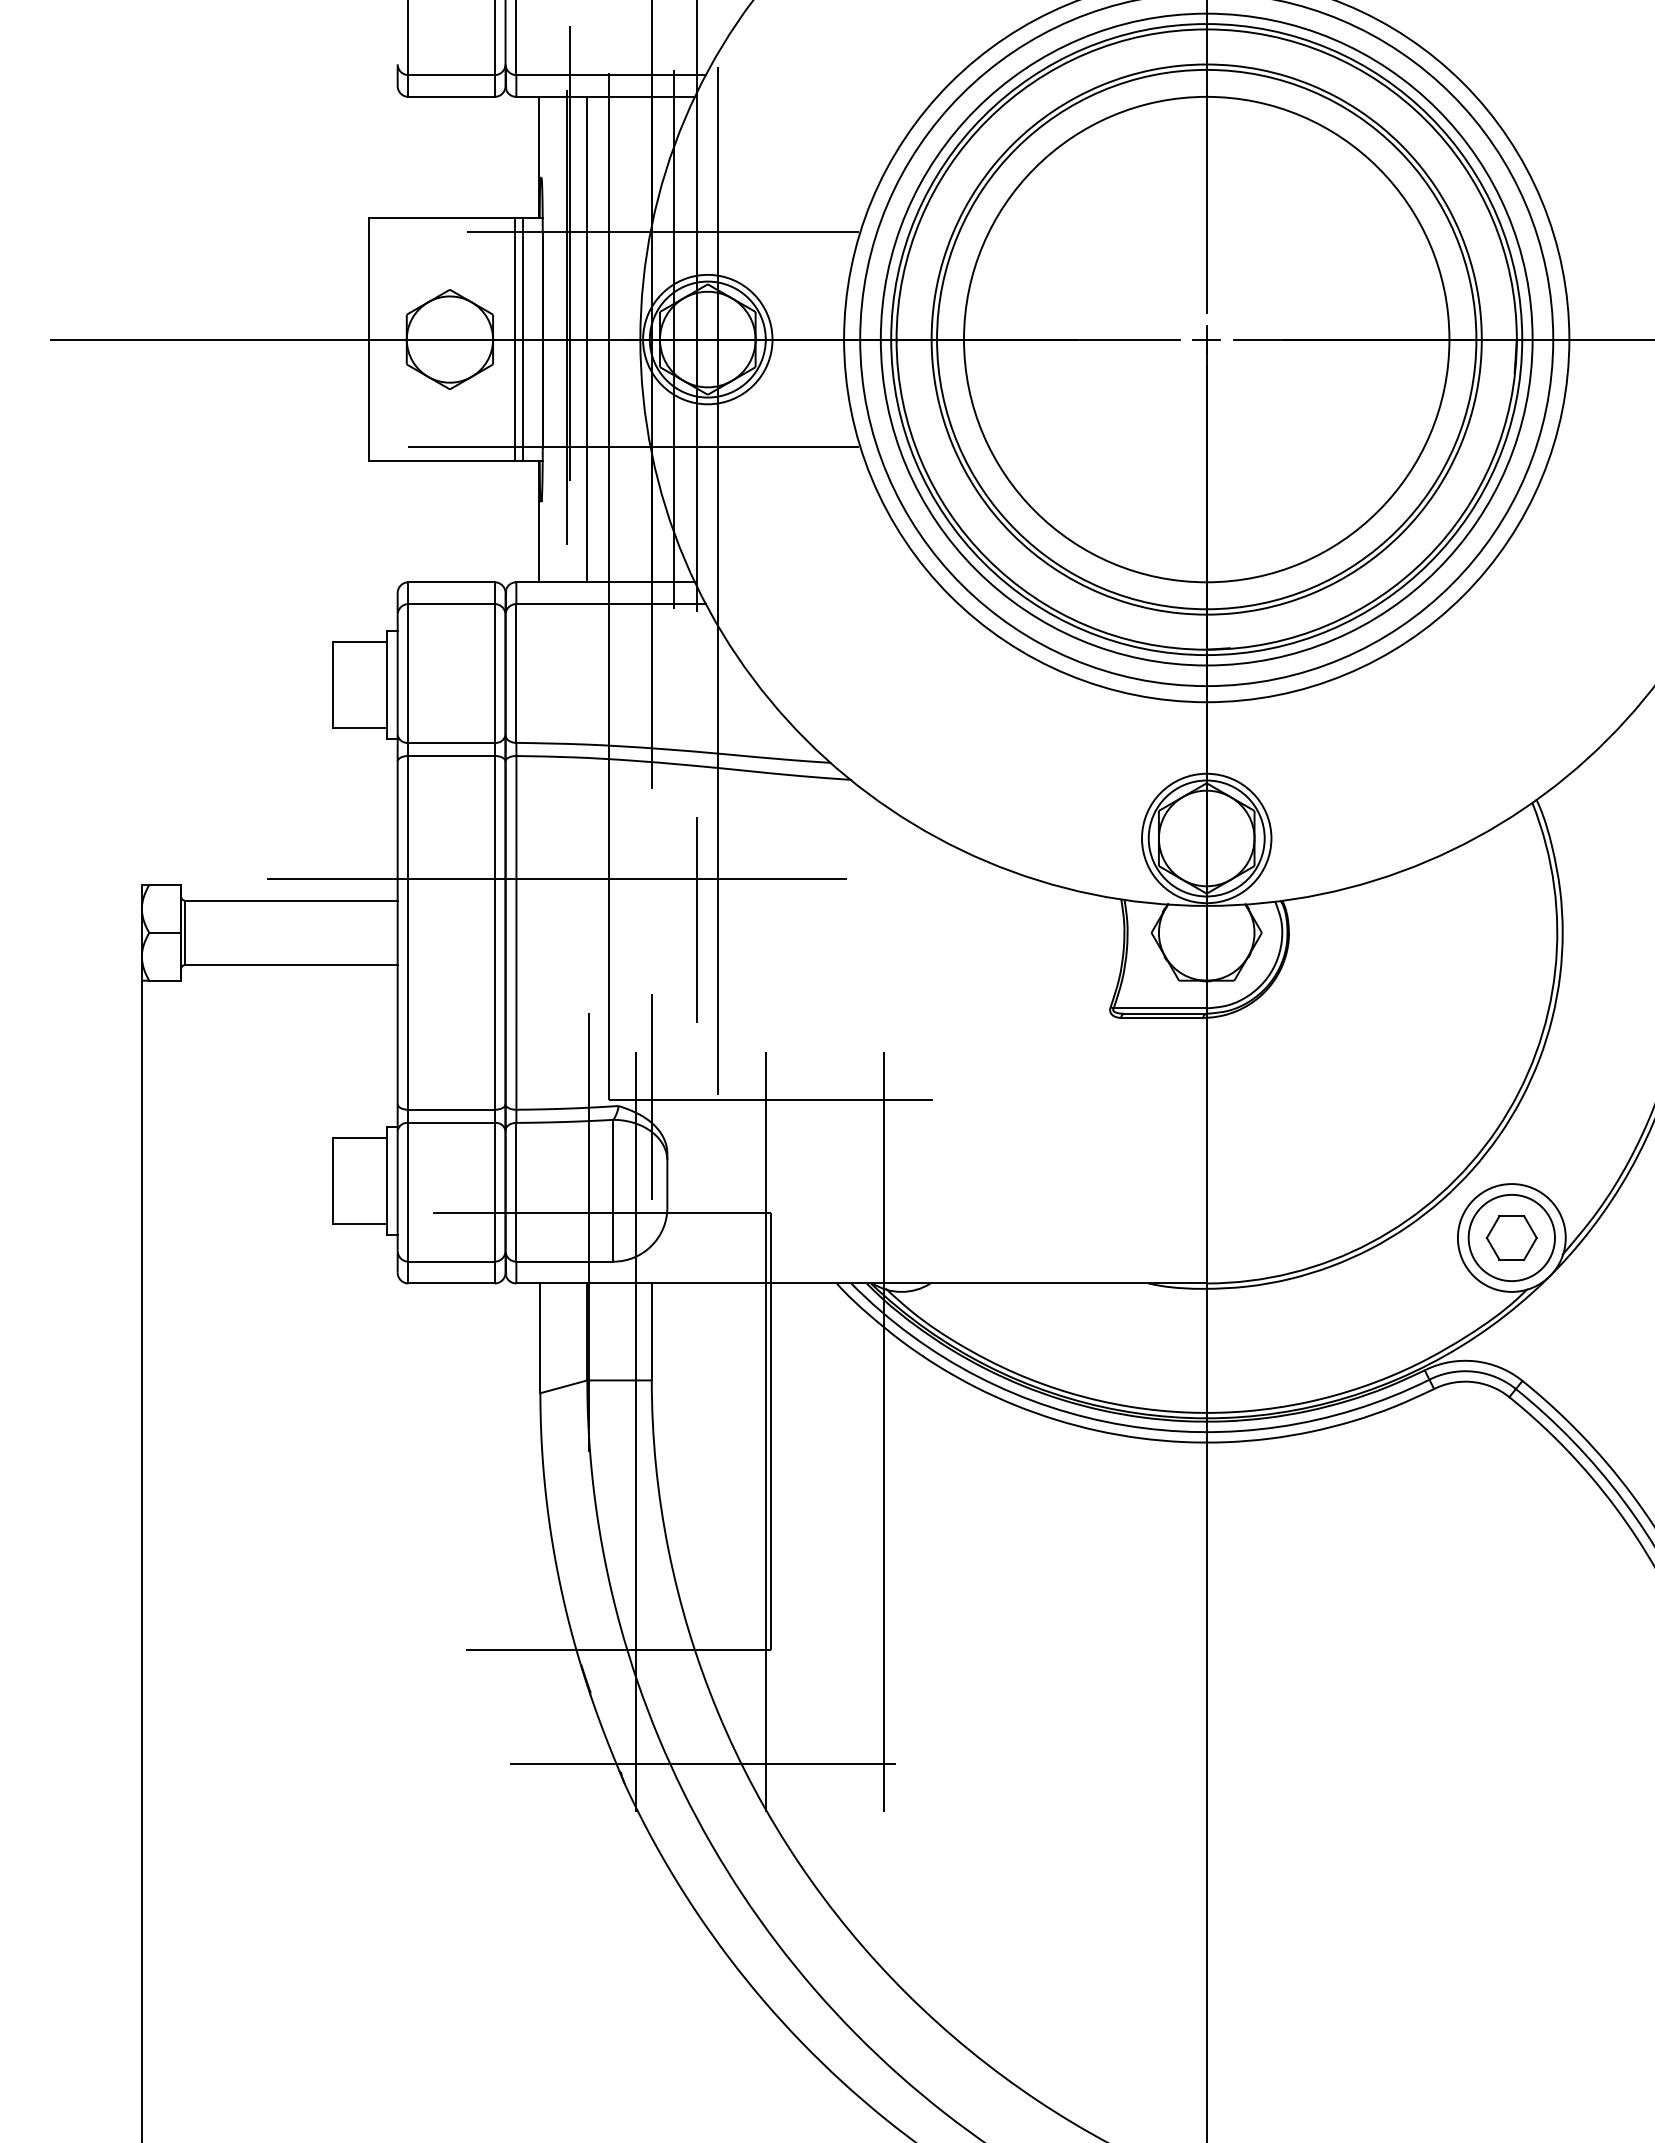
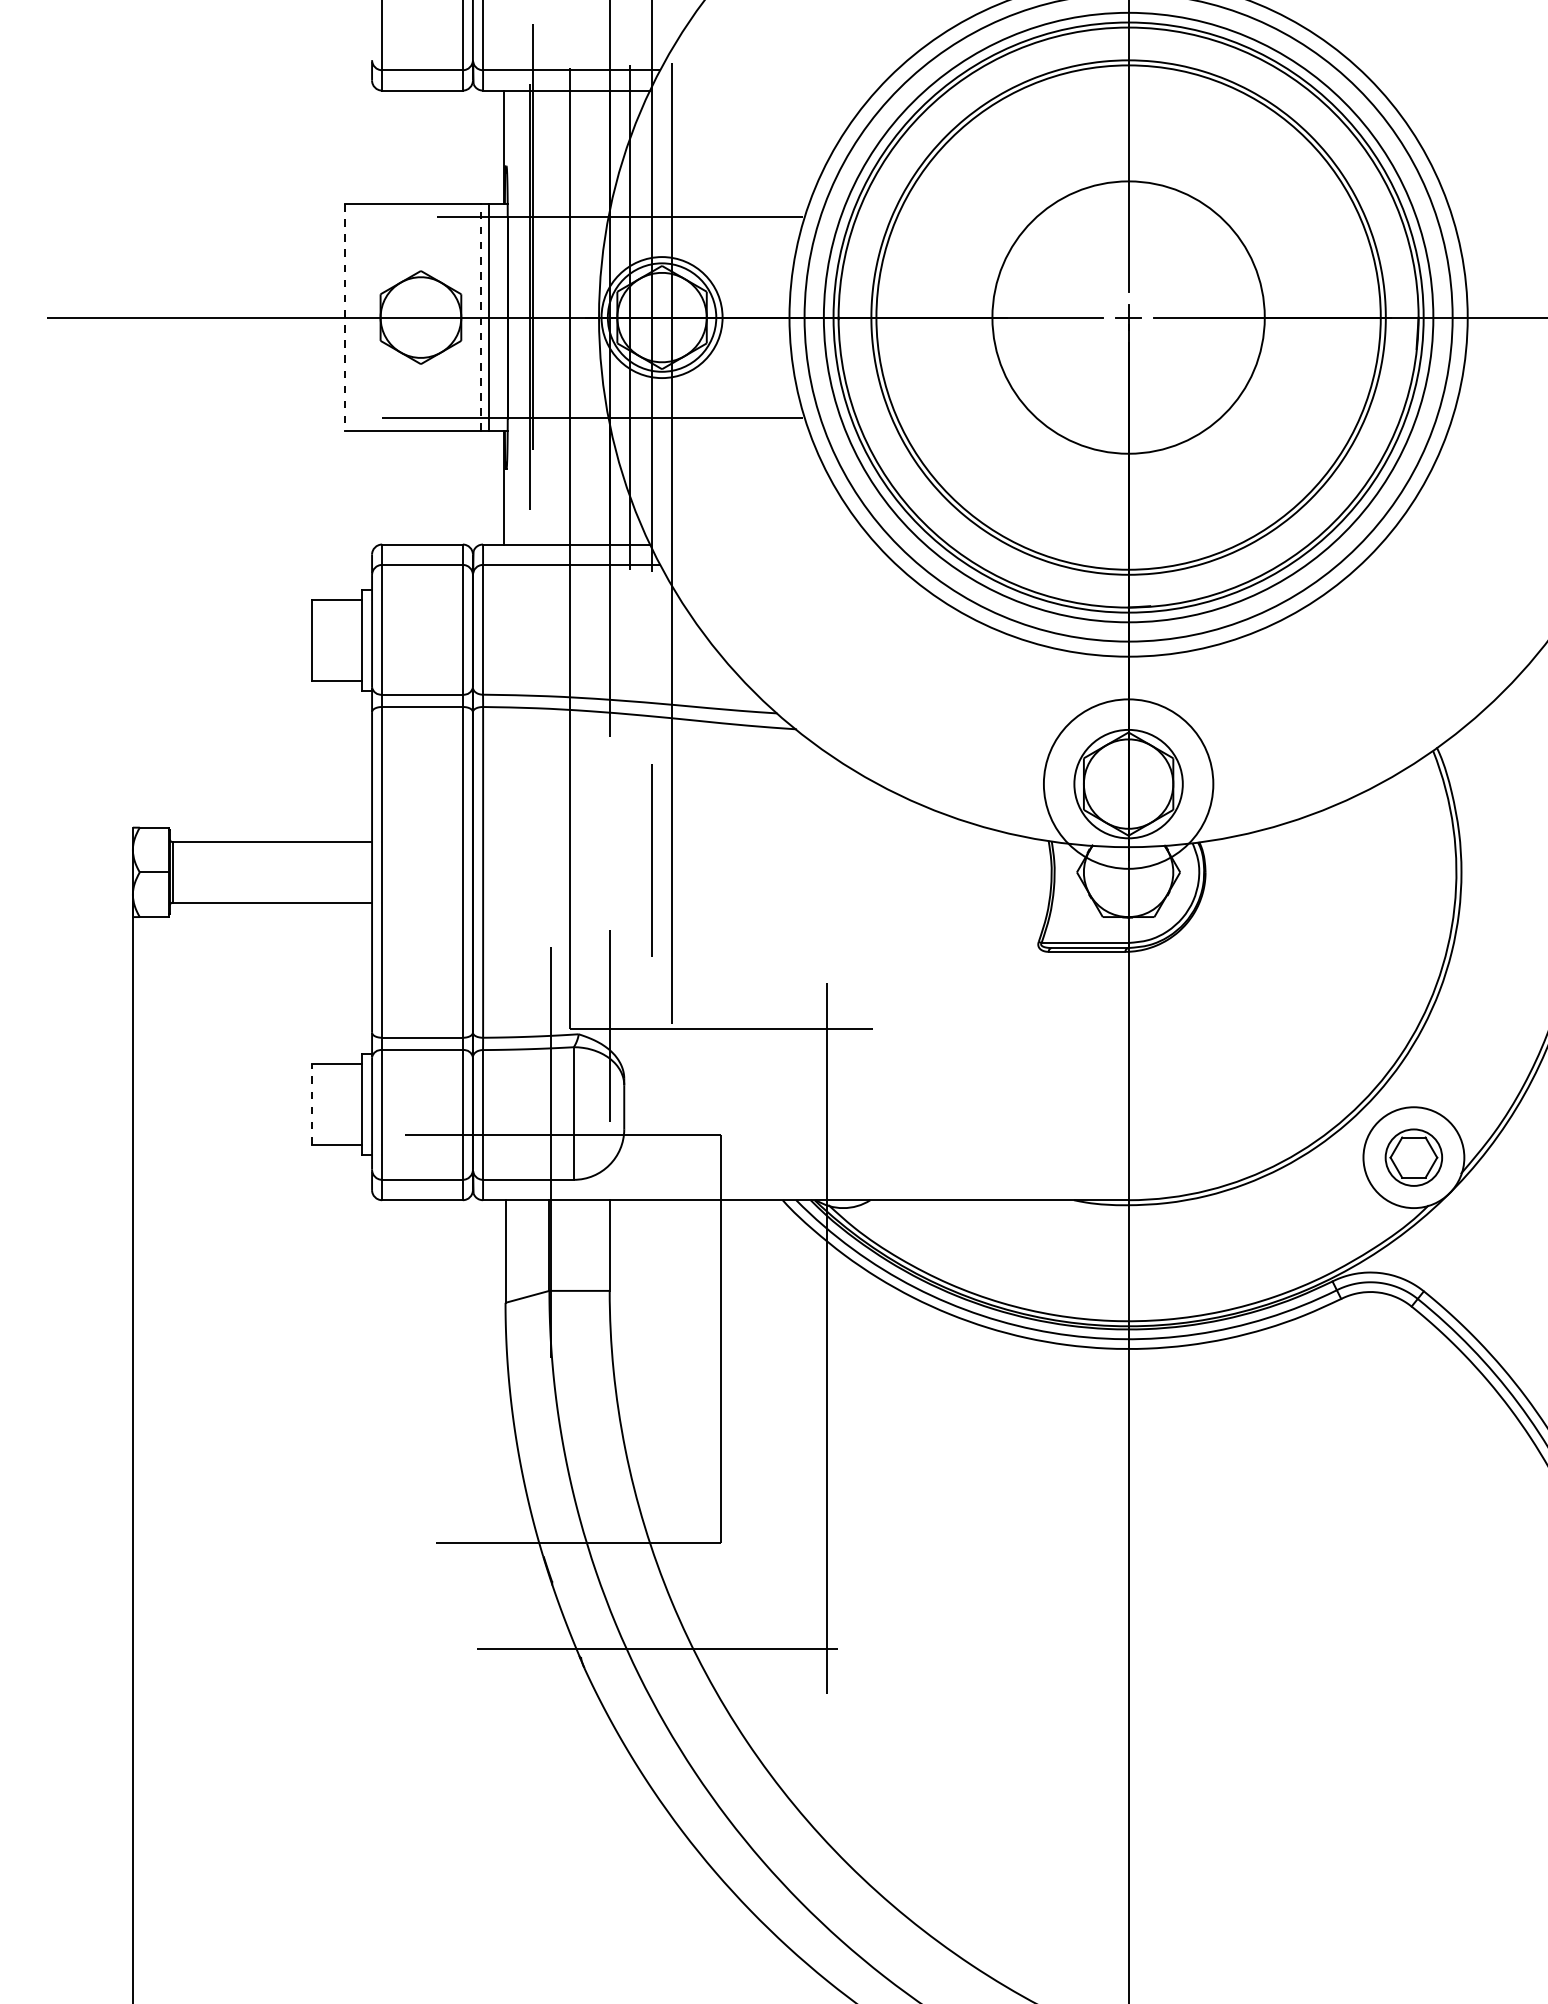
line: (514, 339) -> (481, 317), solid -> dashed
line: (587, 339) -> (549, 317), removed
circle: (1206, 339) -> (1128, 317), size x0.6
line: (369, 340) -> (345, 318), solid -> dashed
circle: (1206, 838) -> (1128, 784), size x1.4
line: (556, 878) -> (520, 821), removed
line: (332, 1180) -> (311, 1103), solid -> dashed
circle: (1511, 1237) -> (1413, 1157), size x0.7
line: (636, 1431) -> (595, 1338), removed
line: (765, 1431) -> (716, 1338), removed

